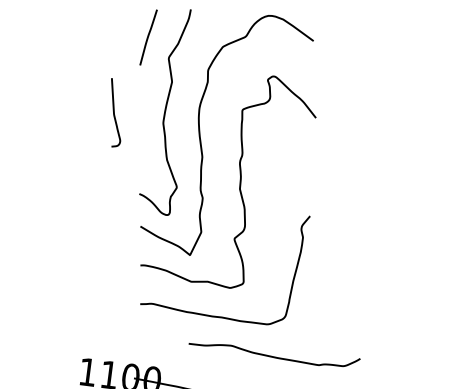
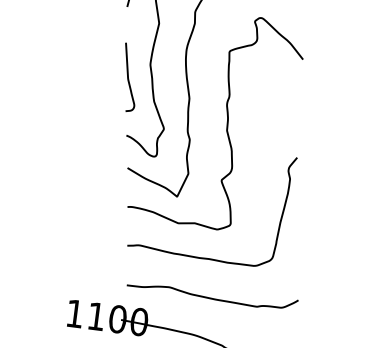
curve: (114, 112) -> (128, 77), moved
curve: (274, 356) -> (212, 298), moved

